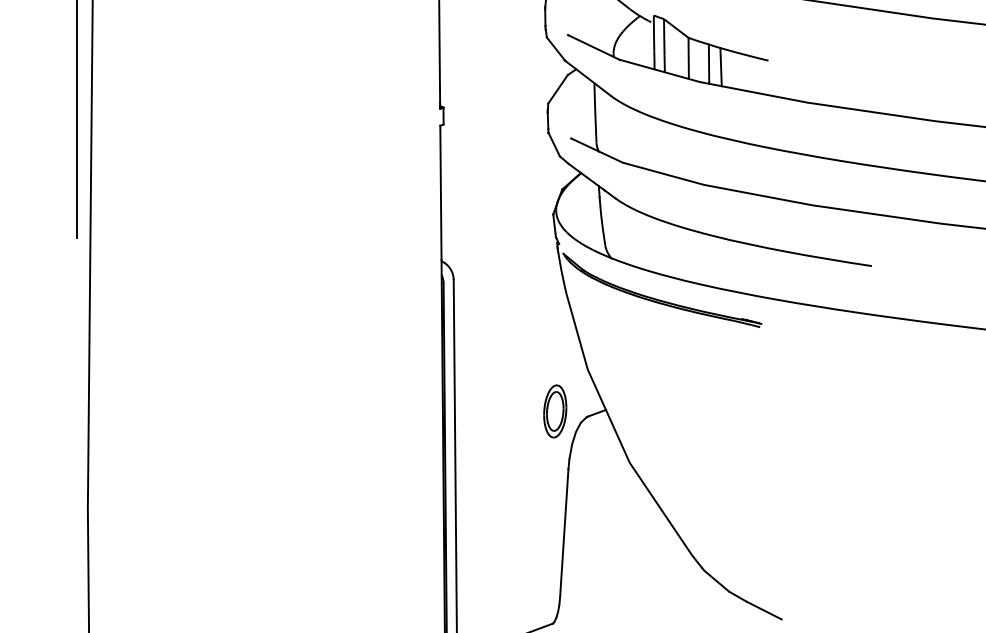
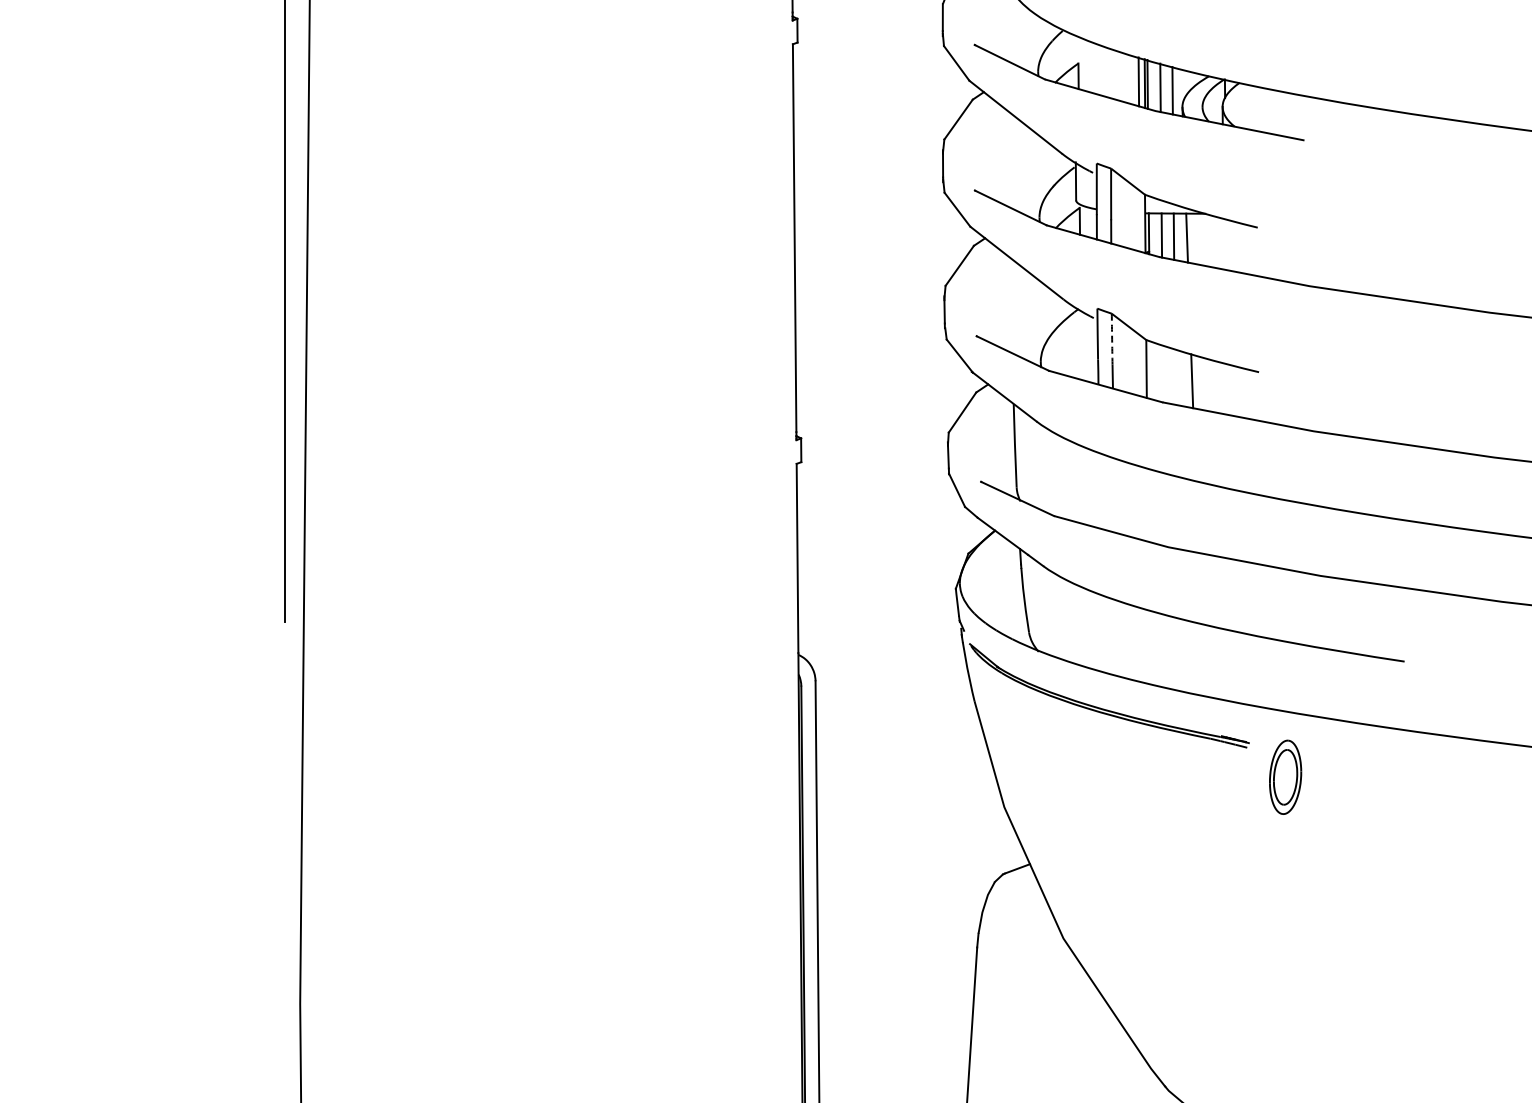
arc: (664, 37) -> (1112, 339), solid -> dashed
line: (708, 63) -> (1174, 376), removed
part: (555, 410) -> (1285, 776), moved

